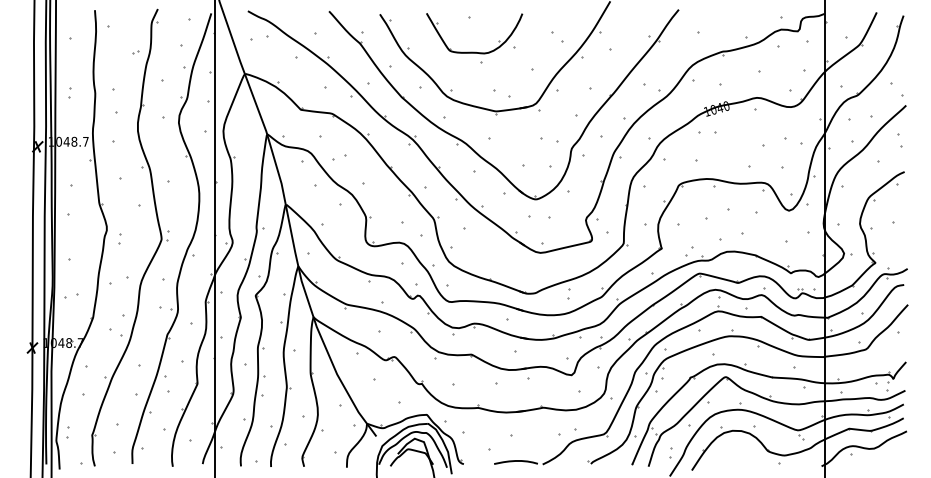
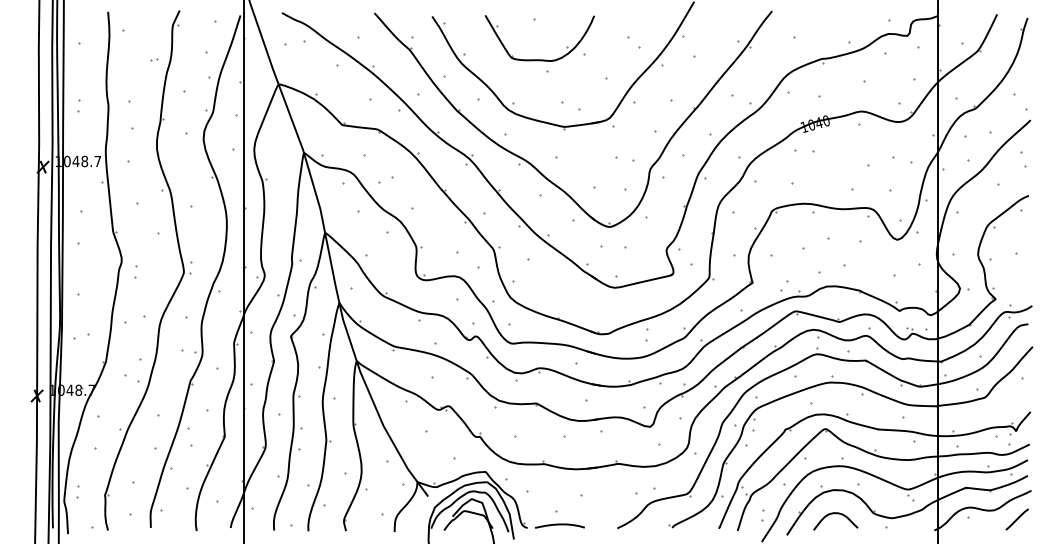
curve: (734, 452) -> (835, 514), added
line: (893, 456) -> (1016, 519), added
curve: (515, 461) -> (559, 525), moved

